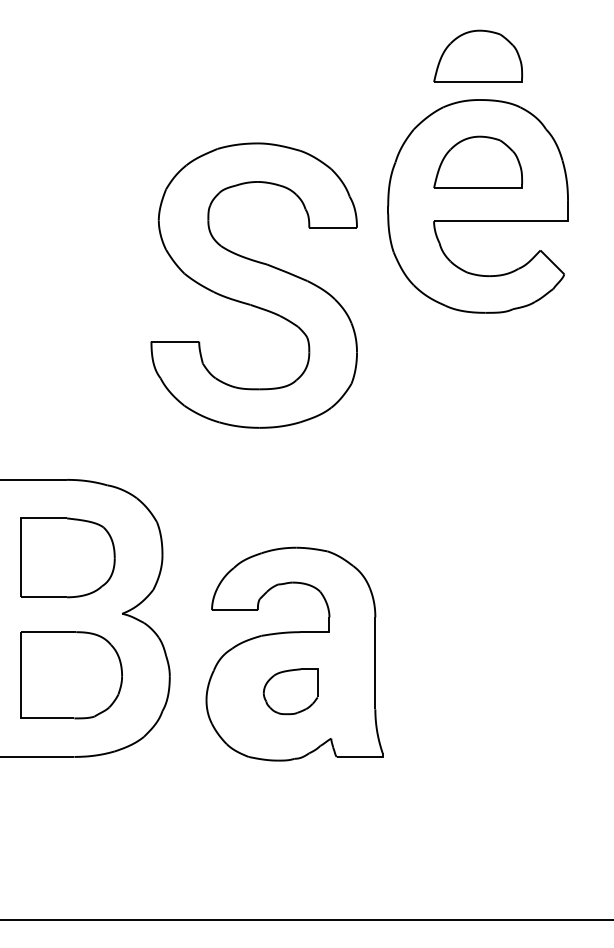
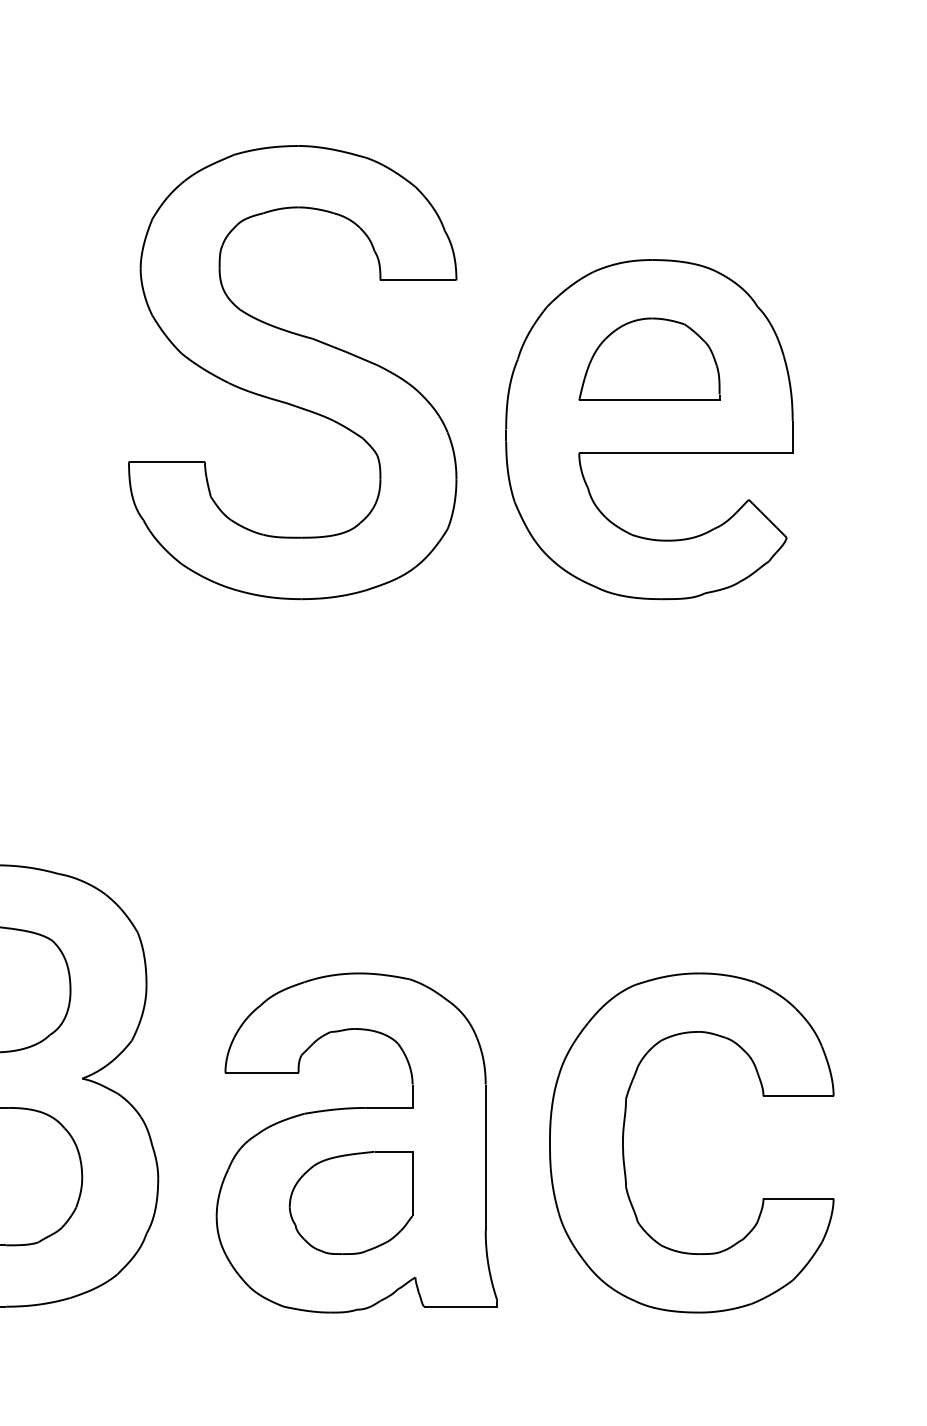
part: (477, 55) -> (648, 189), removed
part: (253, 285) -> (291, 372), moved
part: (462, 653) -> (624, 1141), added
part: (290, 691) -> (350, 1202), size x1.43

